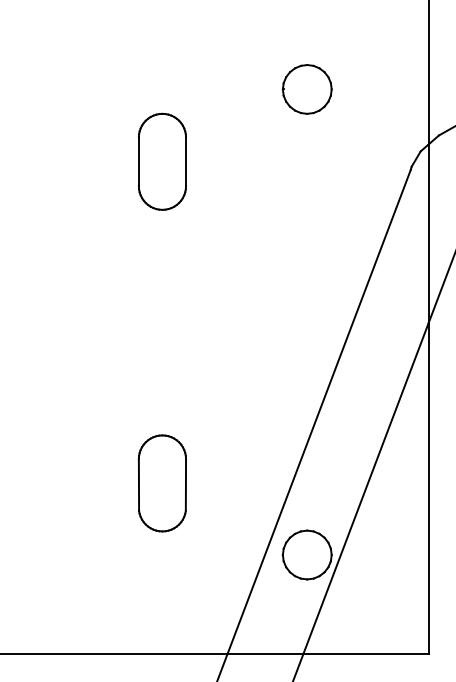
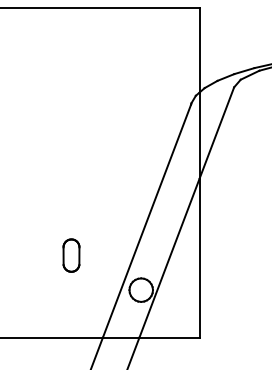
part: (305, 88) -> (140, 65), removed
part: (162, 161) -> (71, 100), removed
part: (162, 483) -> (71, 255), size x0.7

